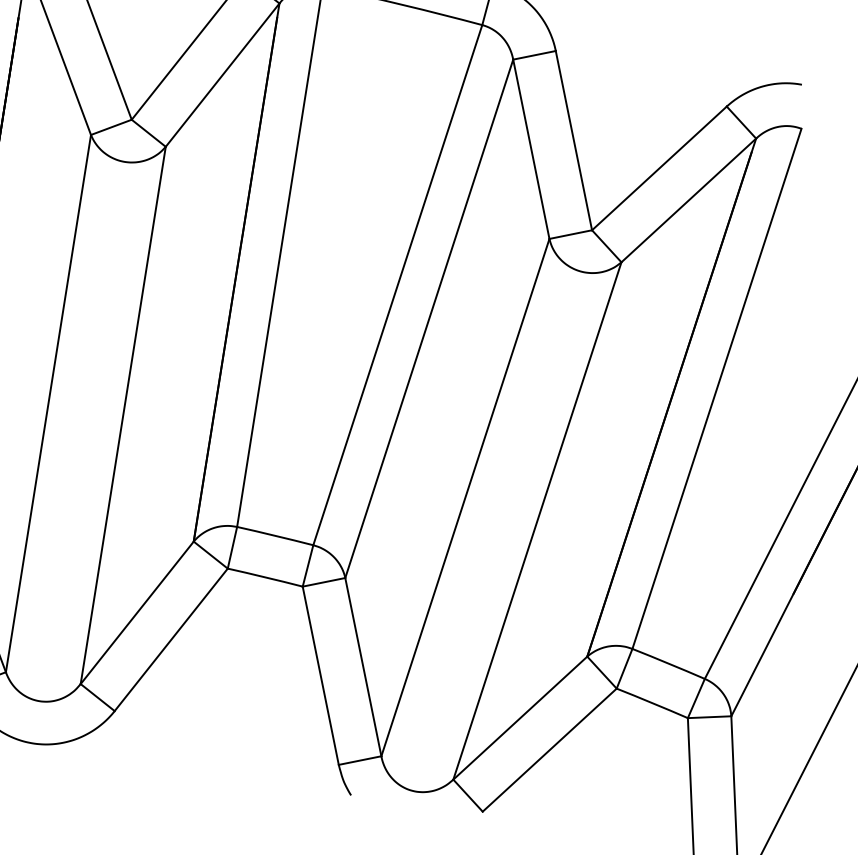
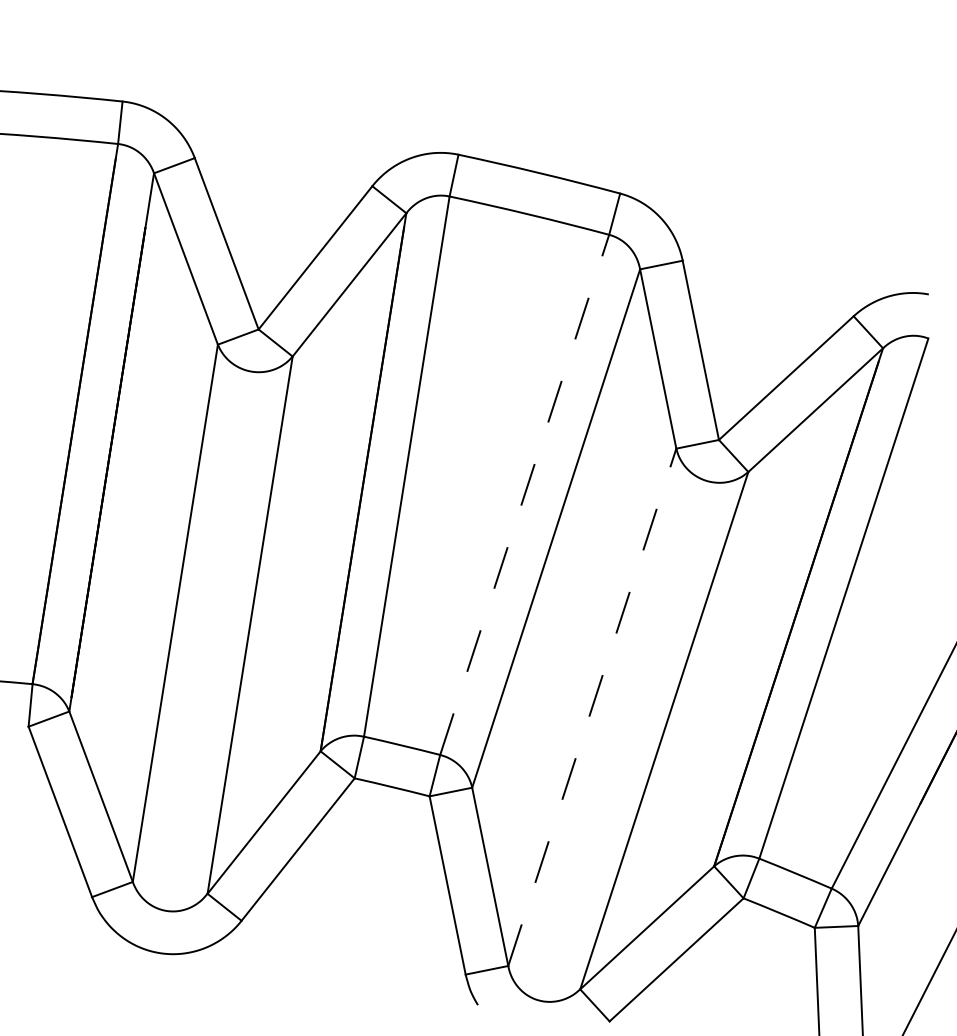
line: (397, 284) -> (524, 494), solid -> dashed
line: (465, 497) -> (592, 707), solid -> dashed

